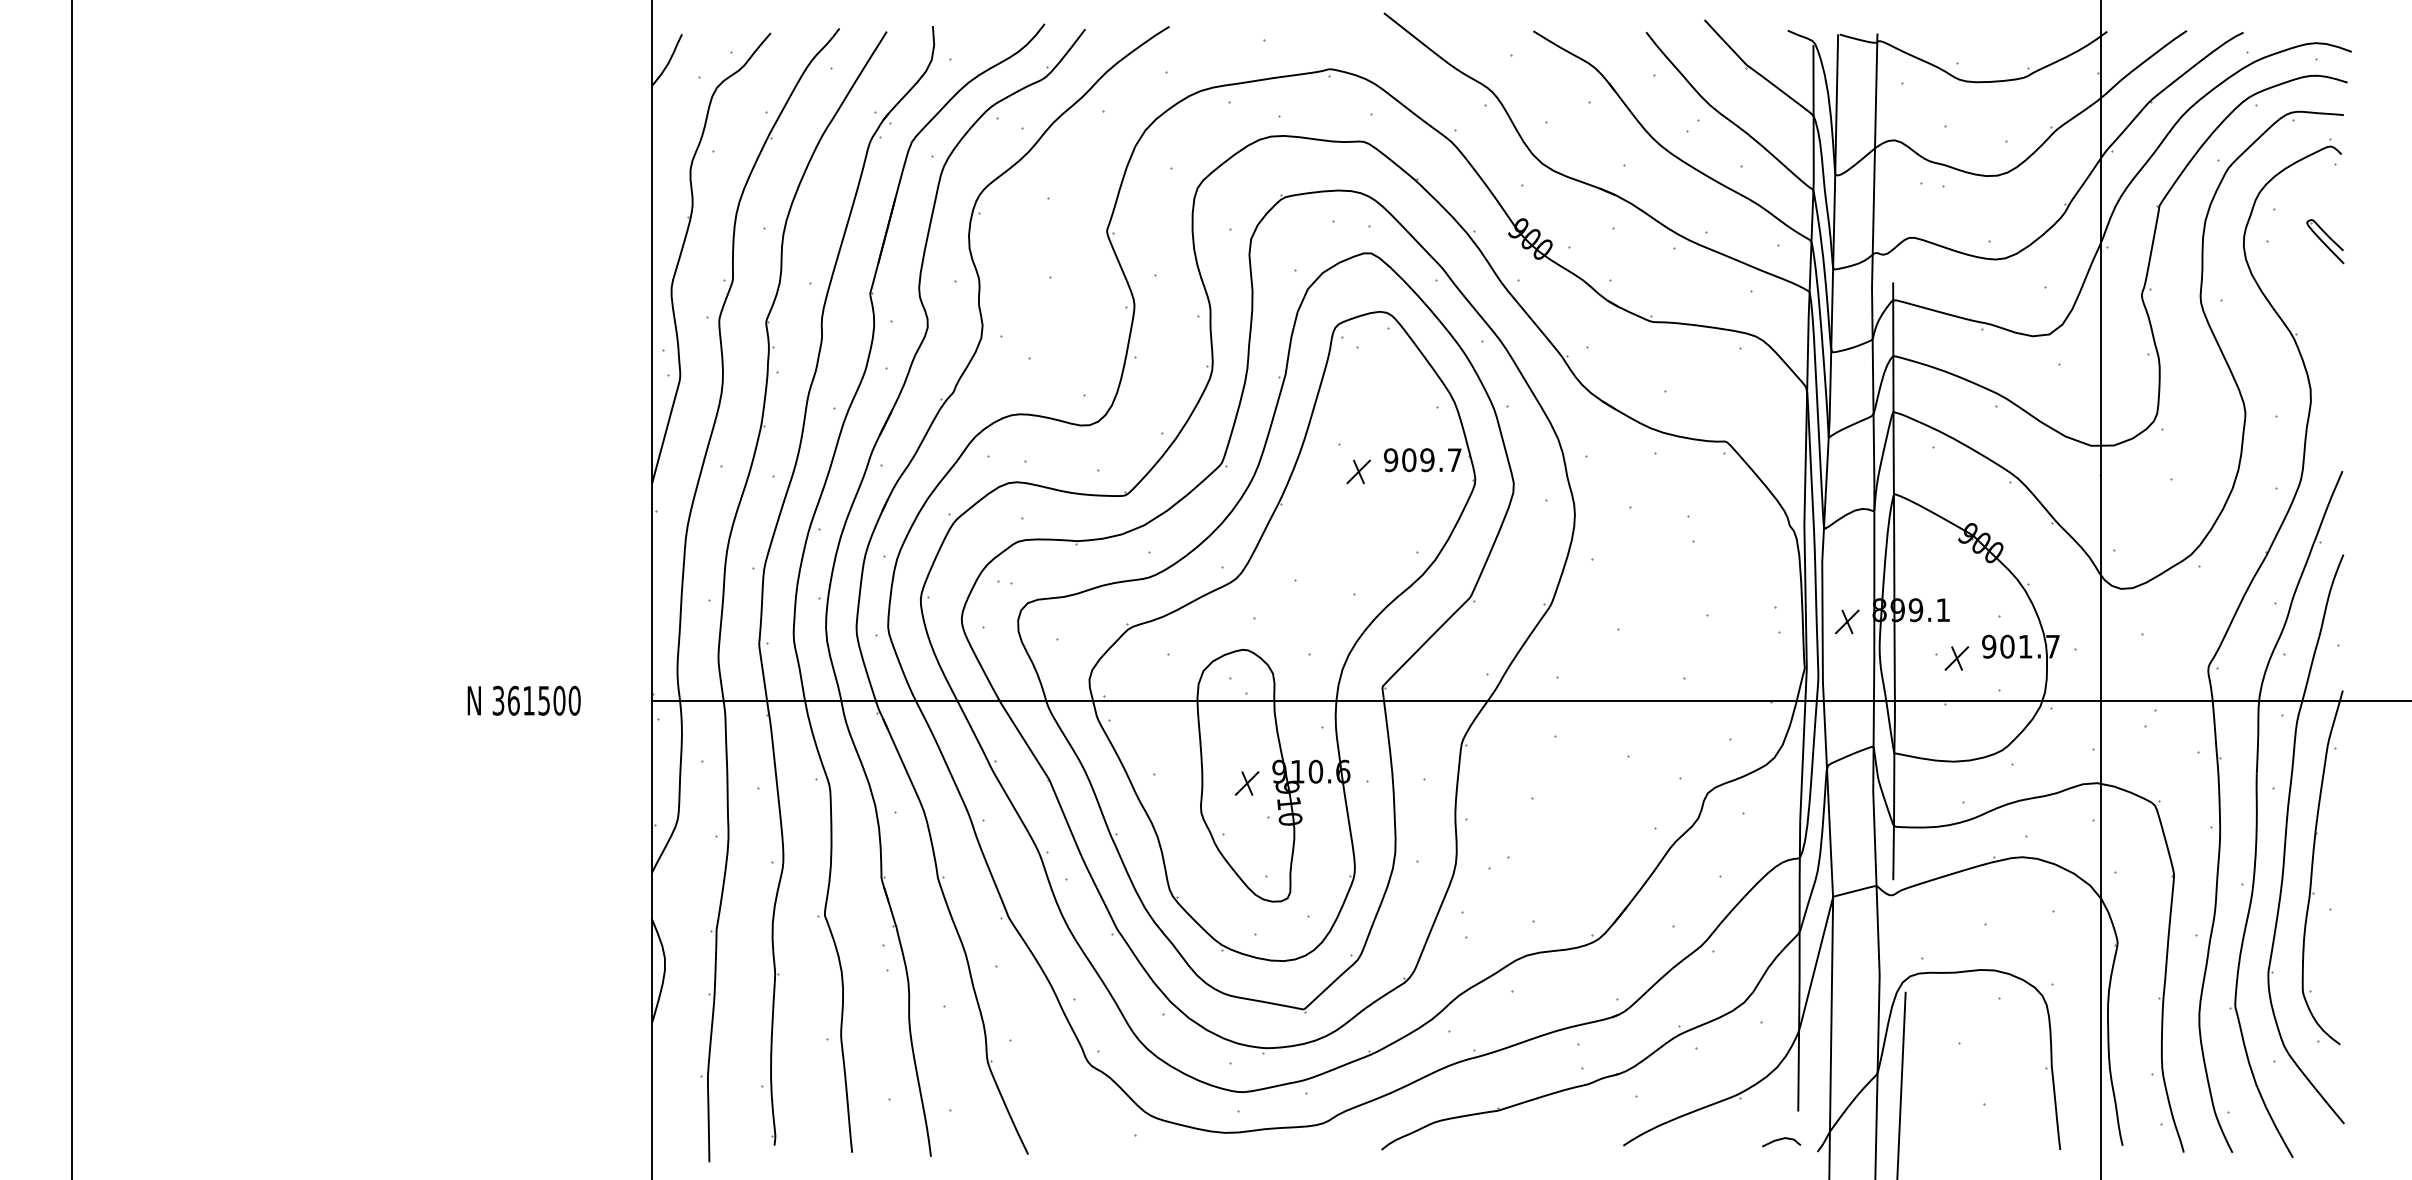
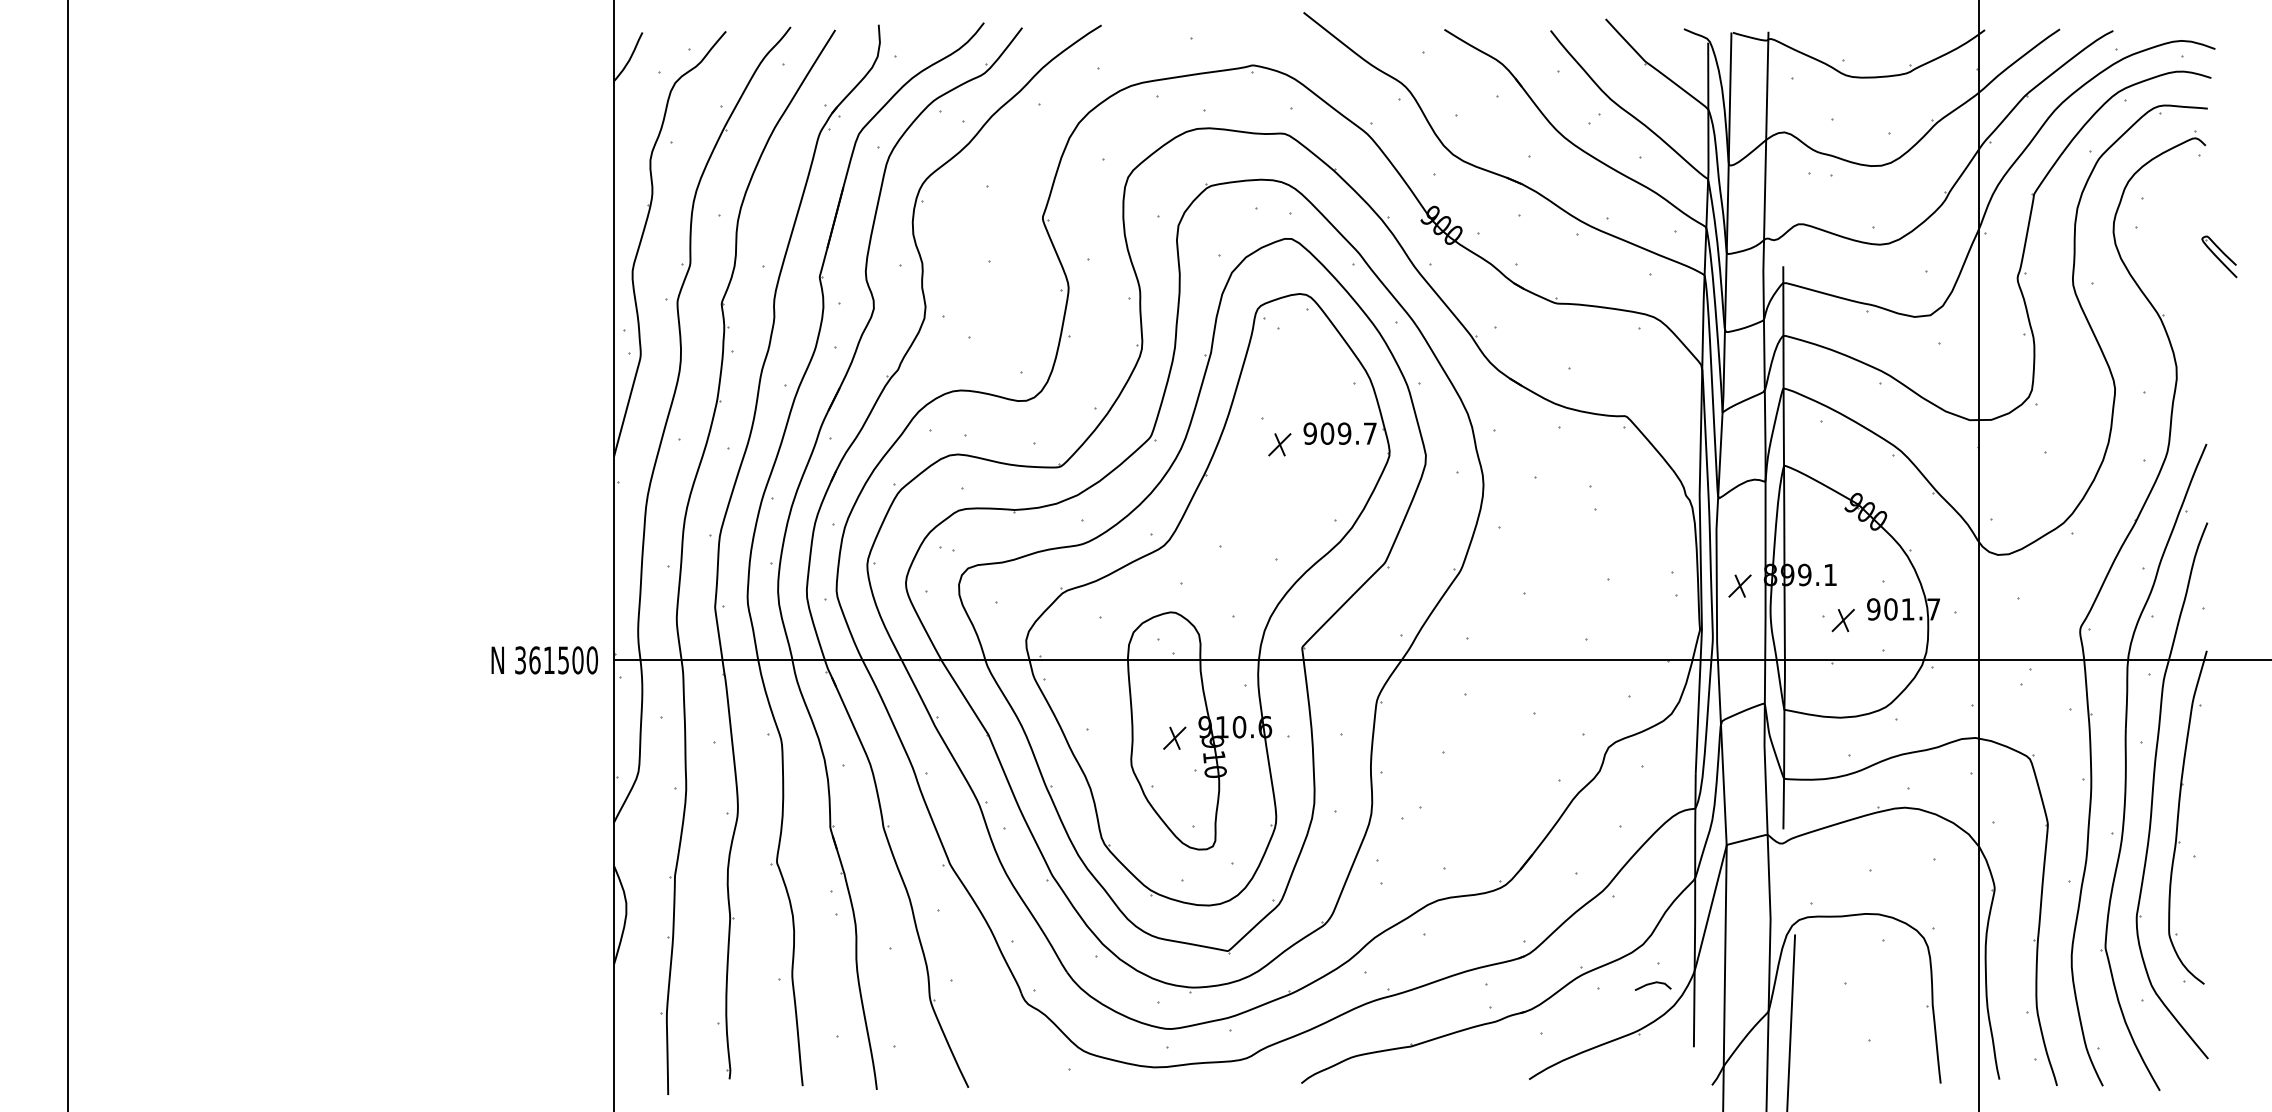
part: (2325, 241) -> (2219, 256), moved
text: (523, 700) -> (544, 660), moved
line: (1780, 1140) -> (1652, 984), moved

